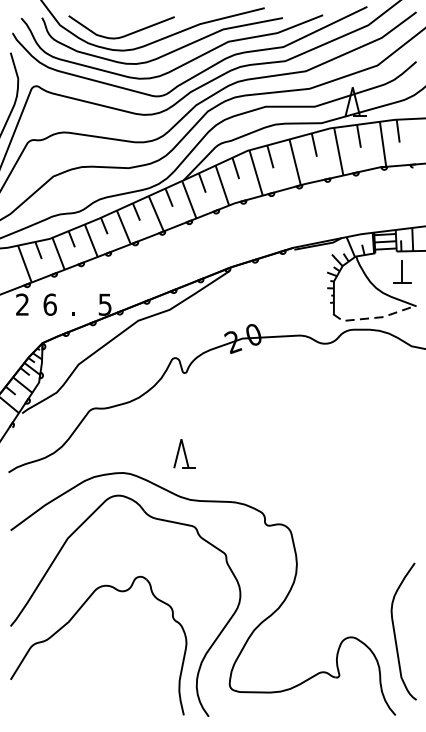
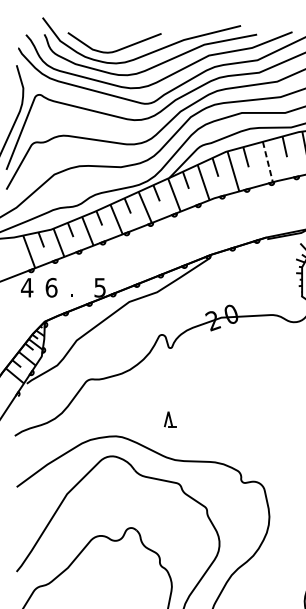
line: (295, 162) -> (268, 162), solid -> dashed
text: (22, 304) -> (27, 287), 2 -> 4
part: (184, 453) -> (170, 419), size x0.6

